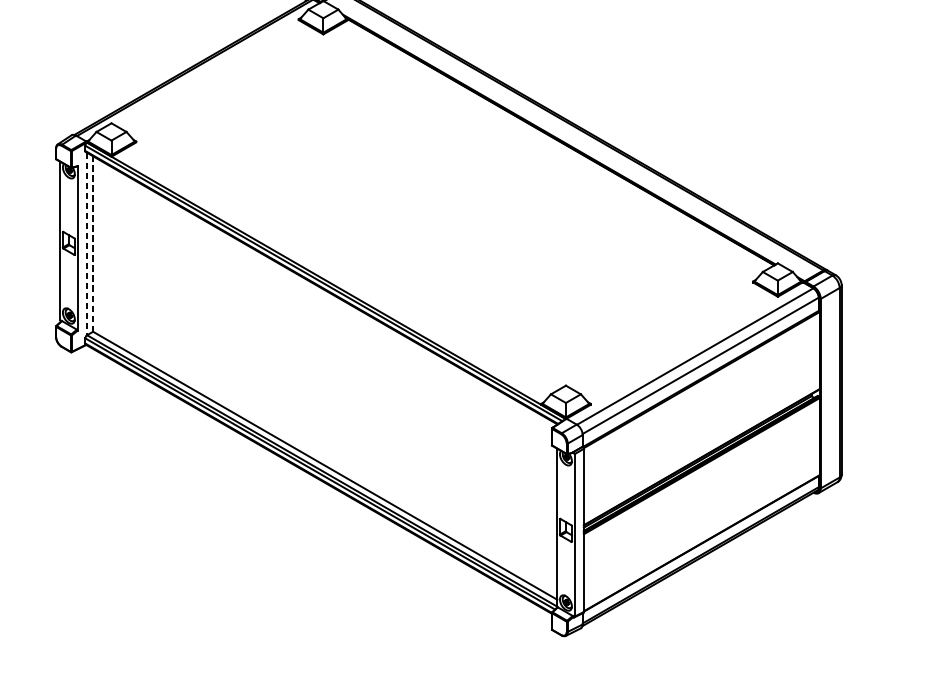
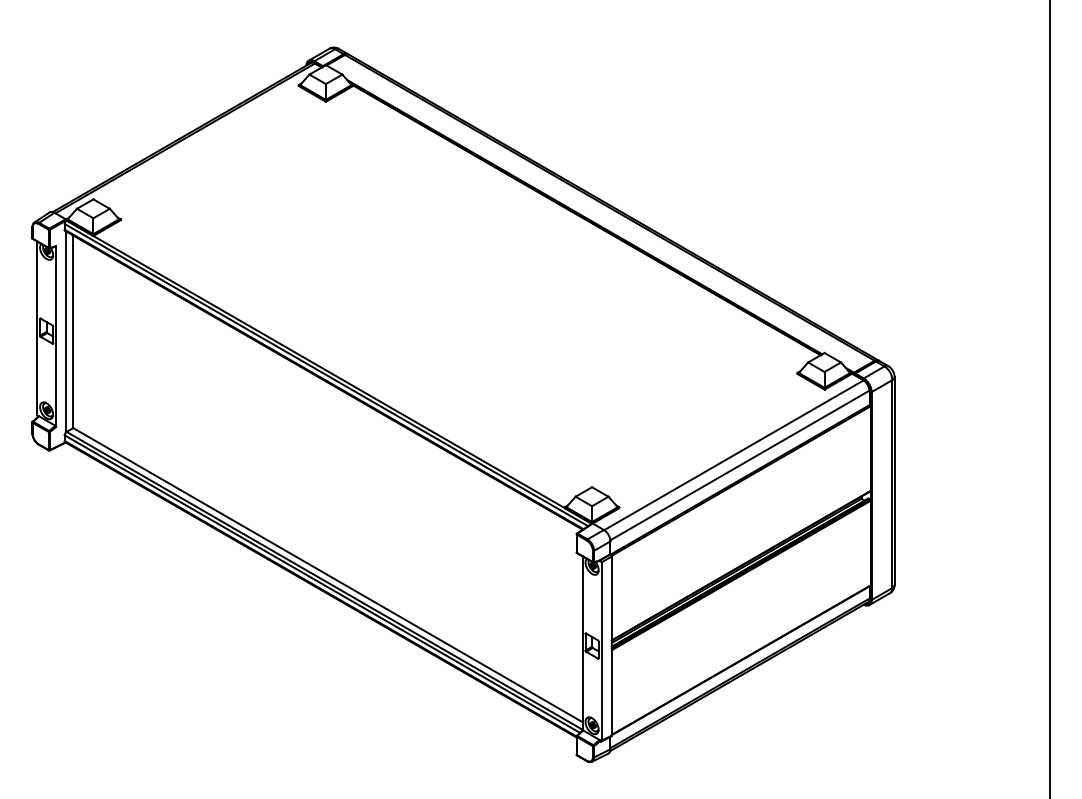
line: (92, 243) -> (72, 331), dashed -> solid
line: (86, 244) -> (66, 332), dashed -> solid

